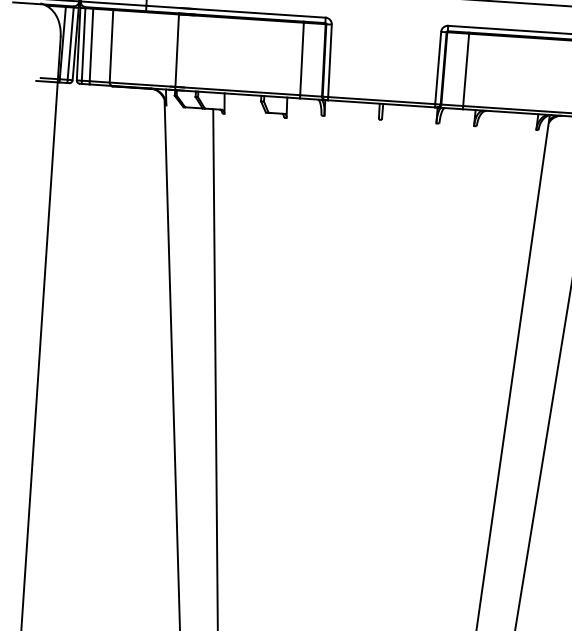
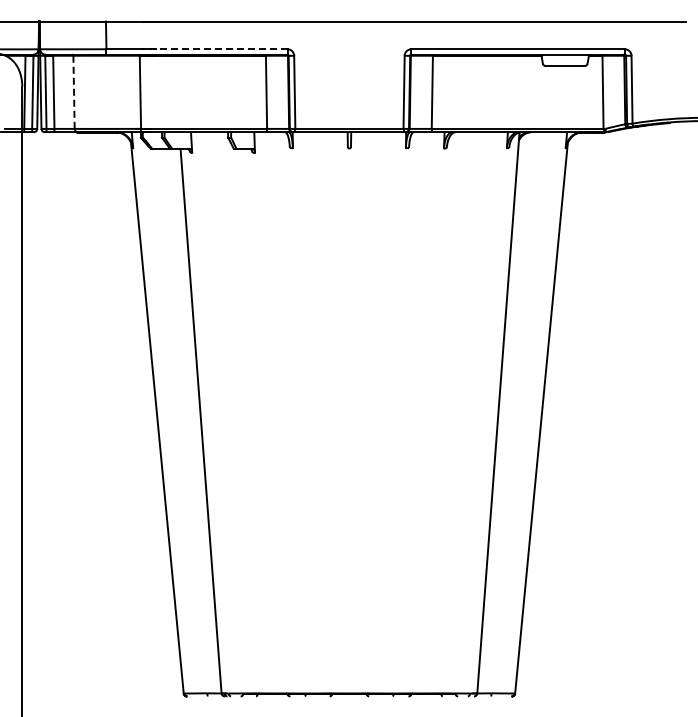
line: (252, 13) -> (213, 49), solid -> dashed
line: (111, 46) -> (74, 92), solid -> dashed

